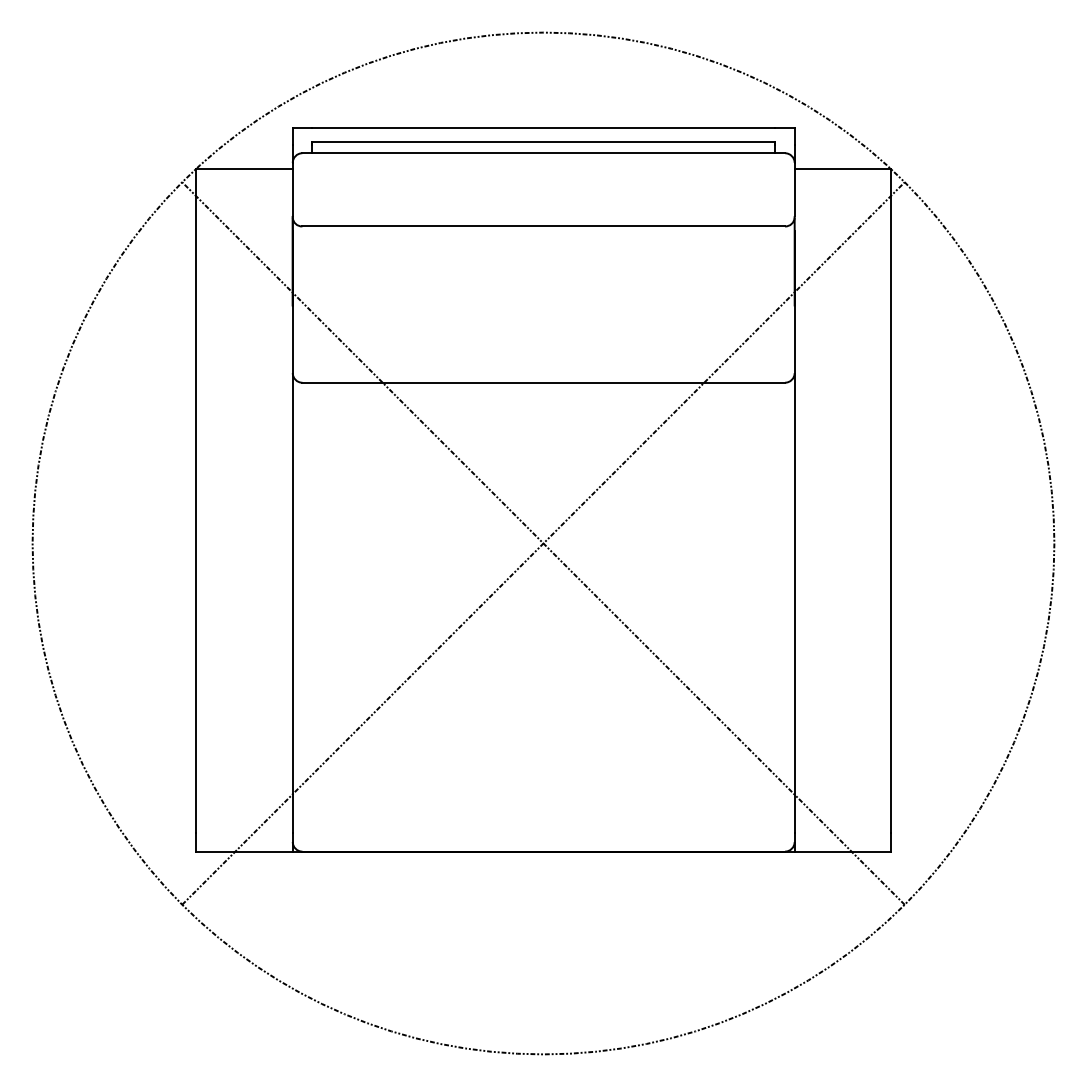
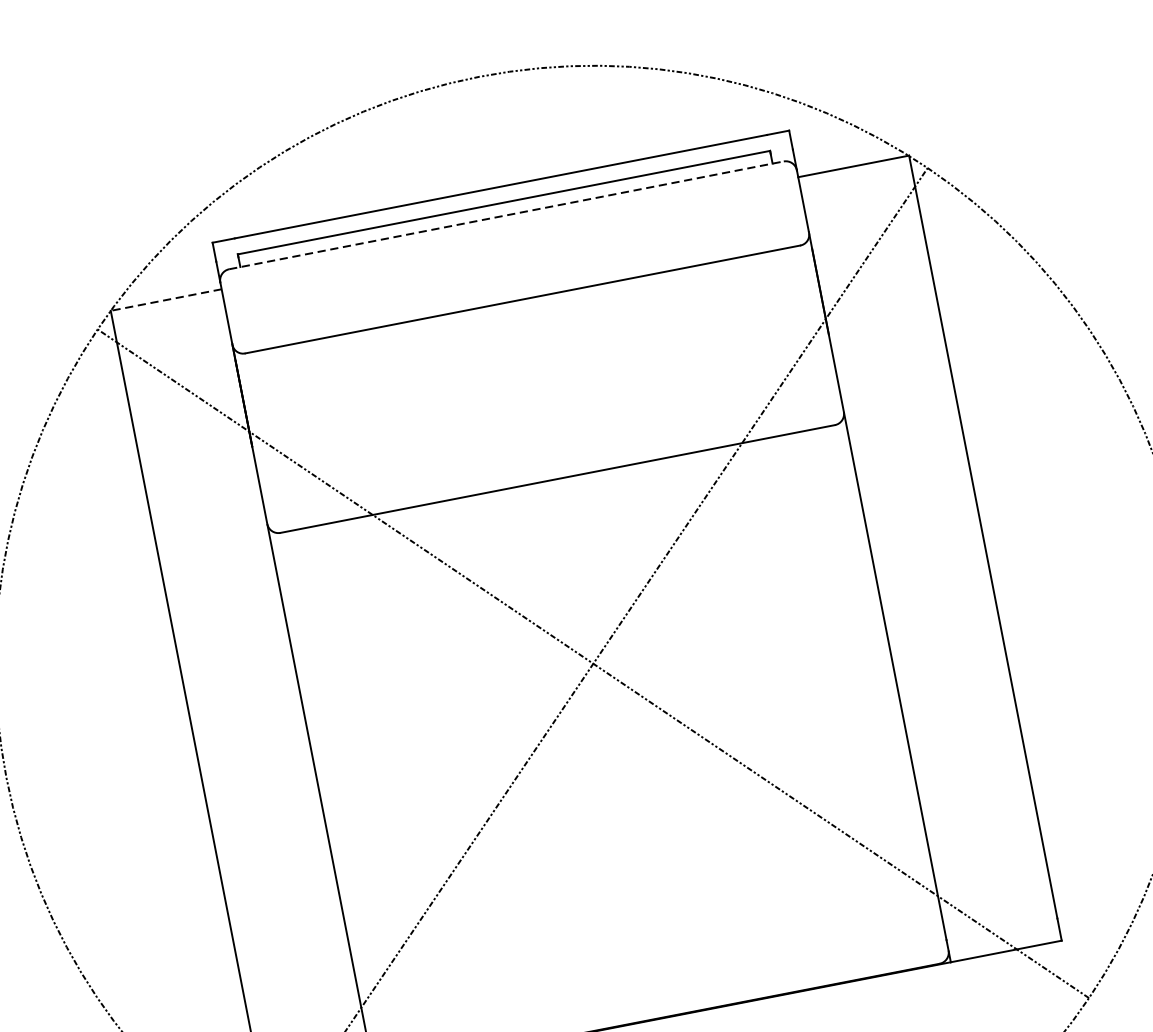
line: (544, 153) -> (507, 215), solid -> dashed
line: (244, 168) -> (166, 299), solid -> dashed

